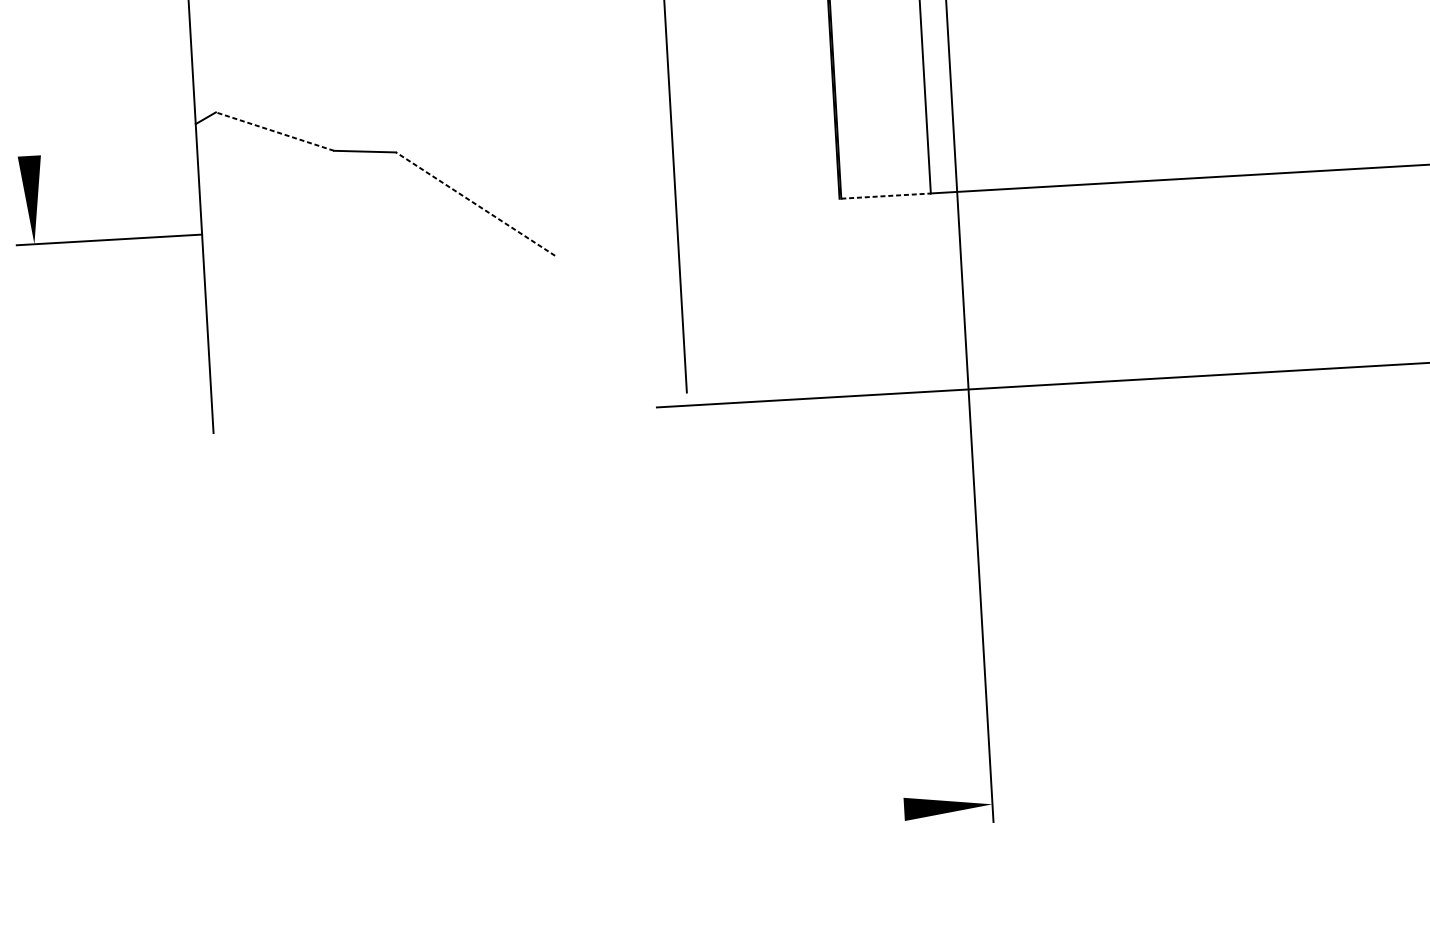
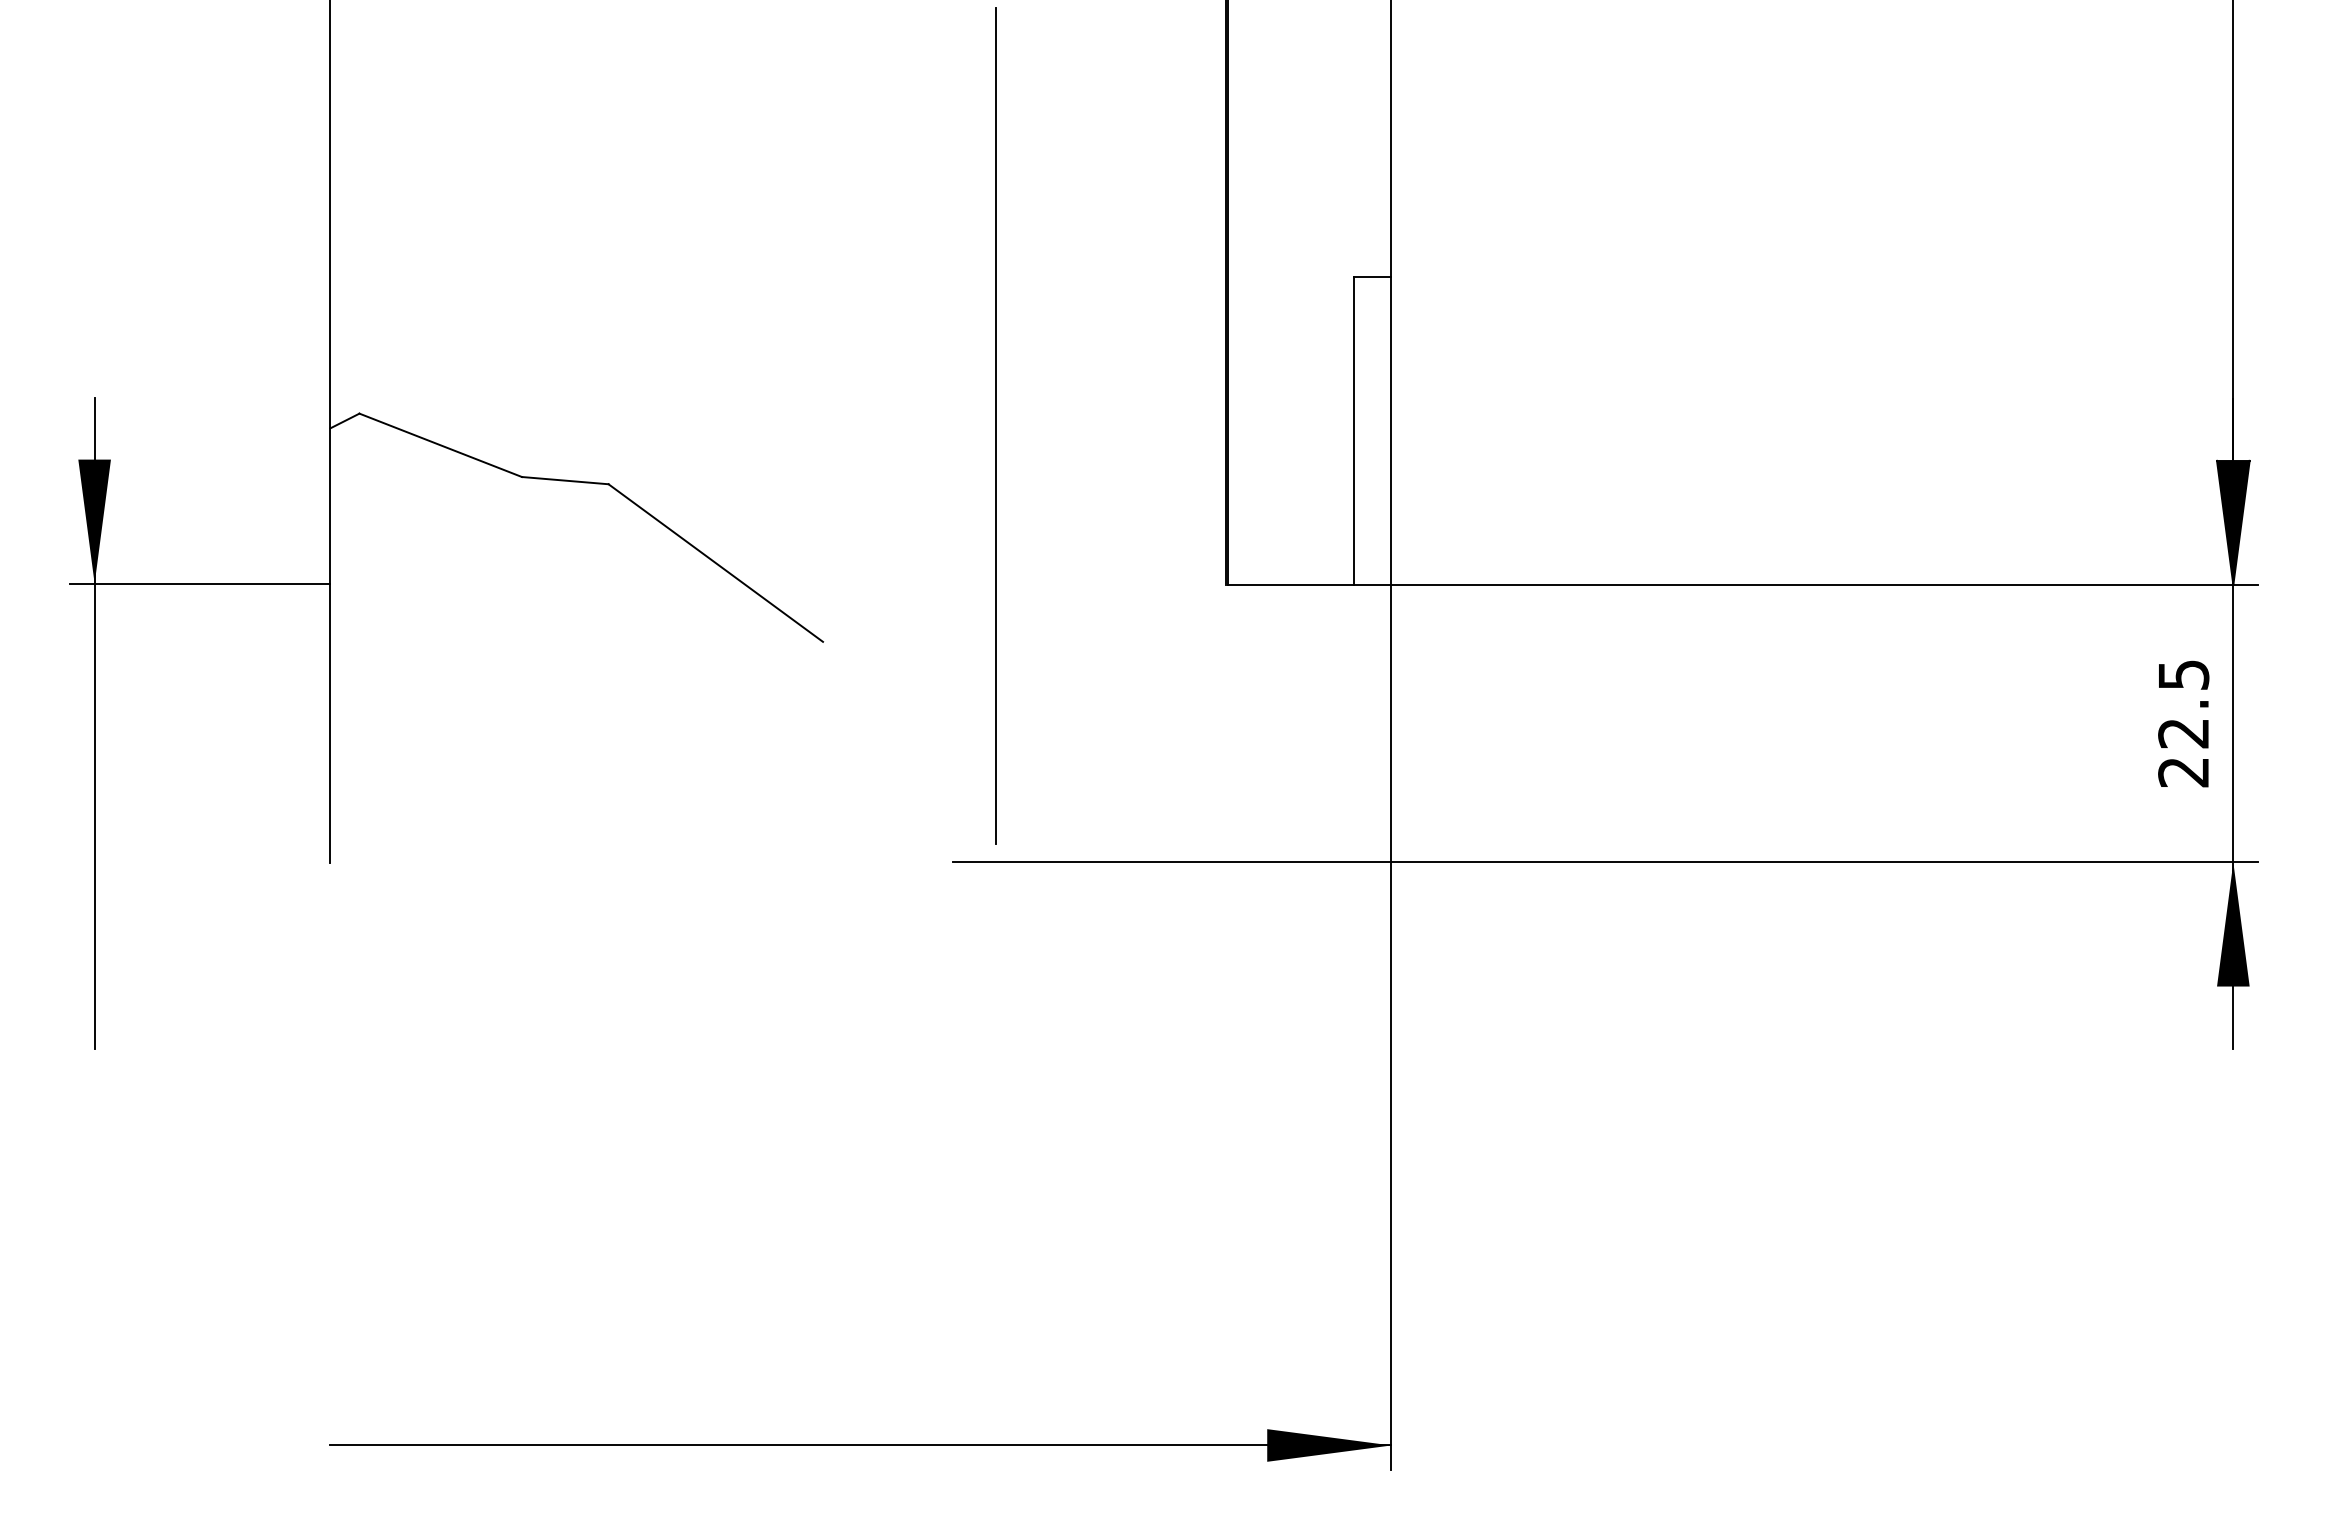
line: (274, 131) -> (440, 445), dashed -> solid
line: (886, 196) -> (1291, 585), dashed -> solid
line: (475, 203) -> (715, 562), dashed -> solid
line: (40, 343) -> (94, 722), added
line: (614, 826) -> (860, 1445), added

